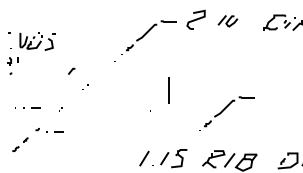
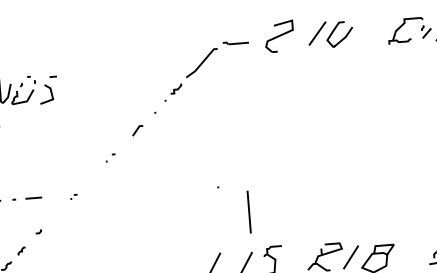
part: (227, 20) -> (329, 33), size x1.43
line: (71, 70) -> (137, 129), moved
line: (168, 90) -> (248, 212), moved
part: (226, 113) -> (340, 182), removed
line: (54, 131) -> (66, 233), removed

